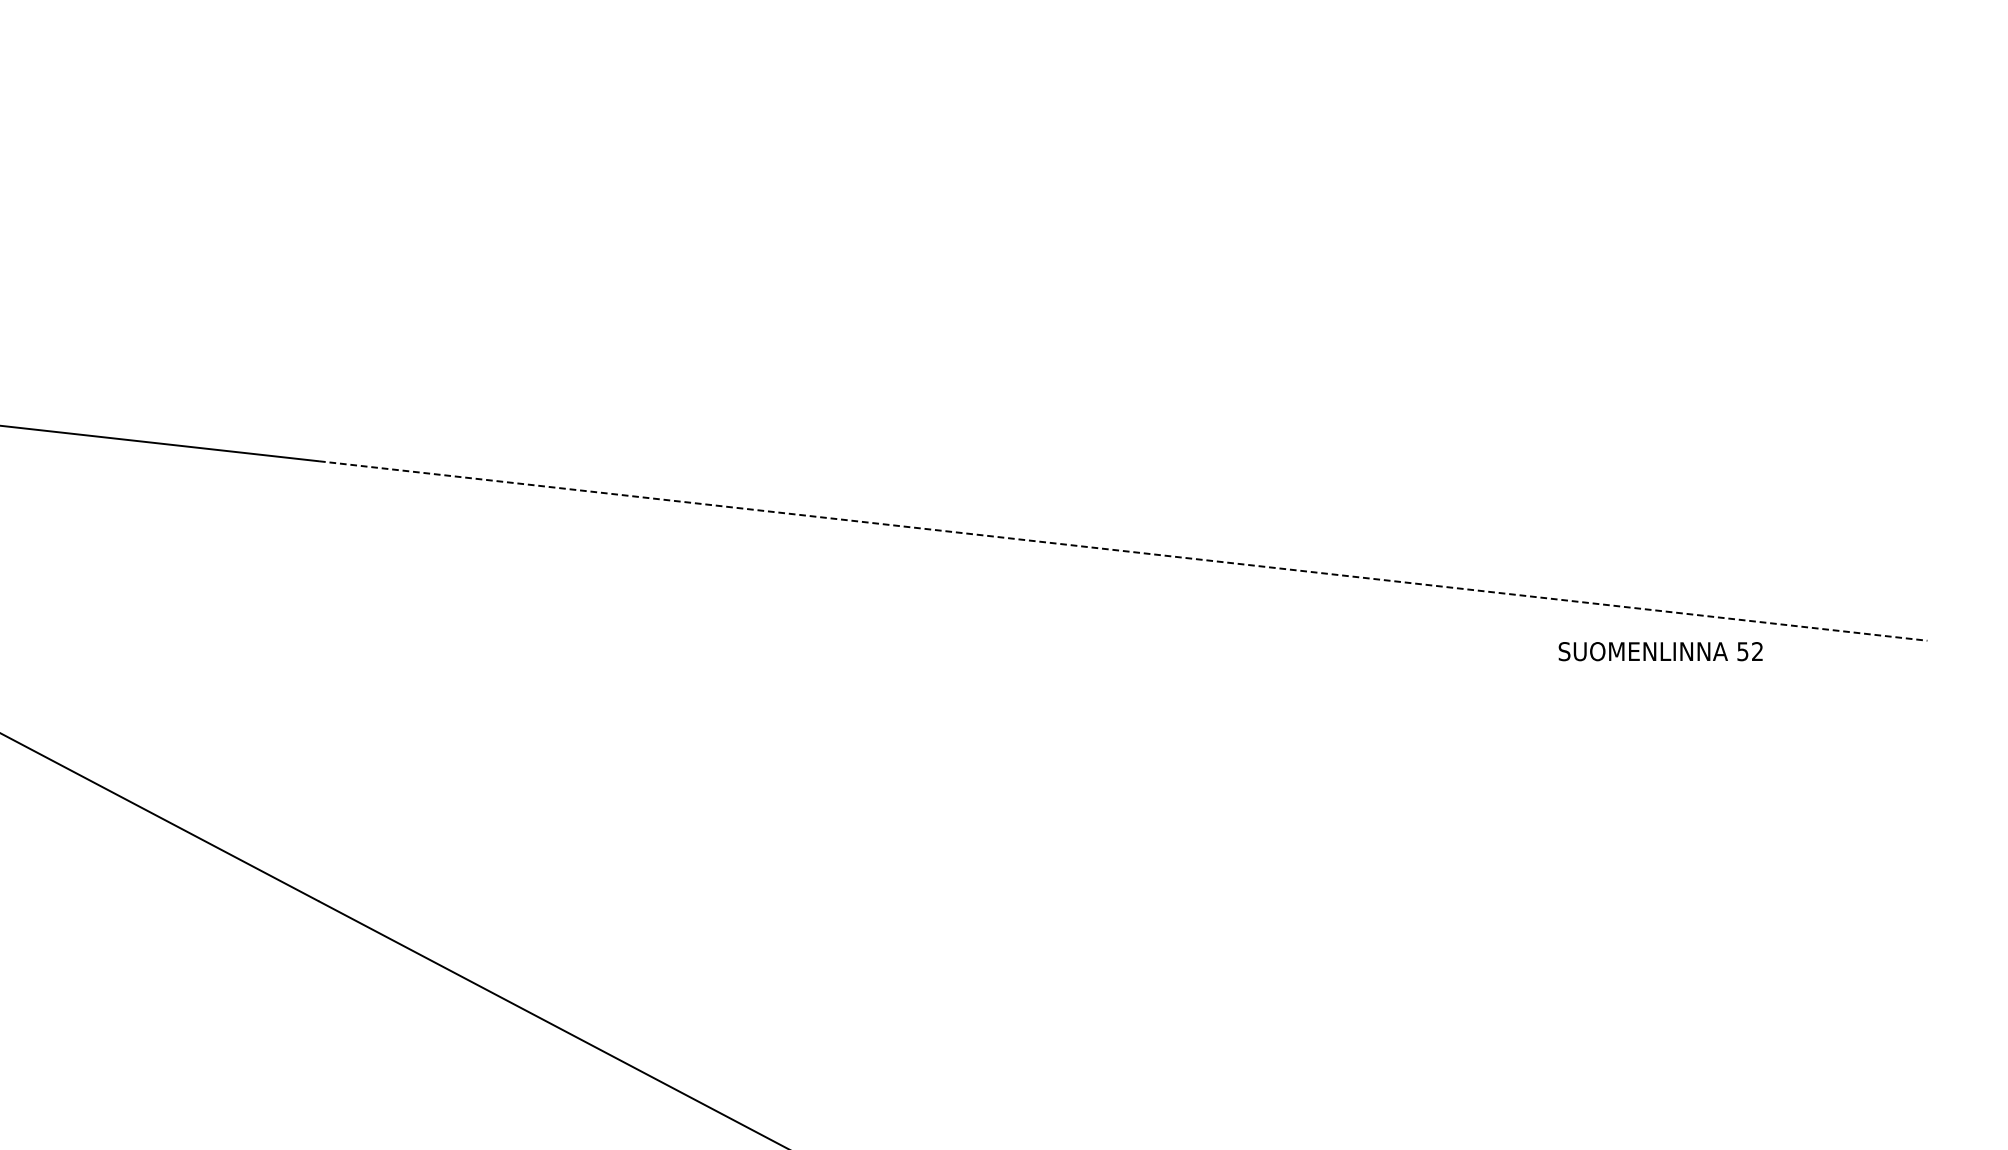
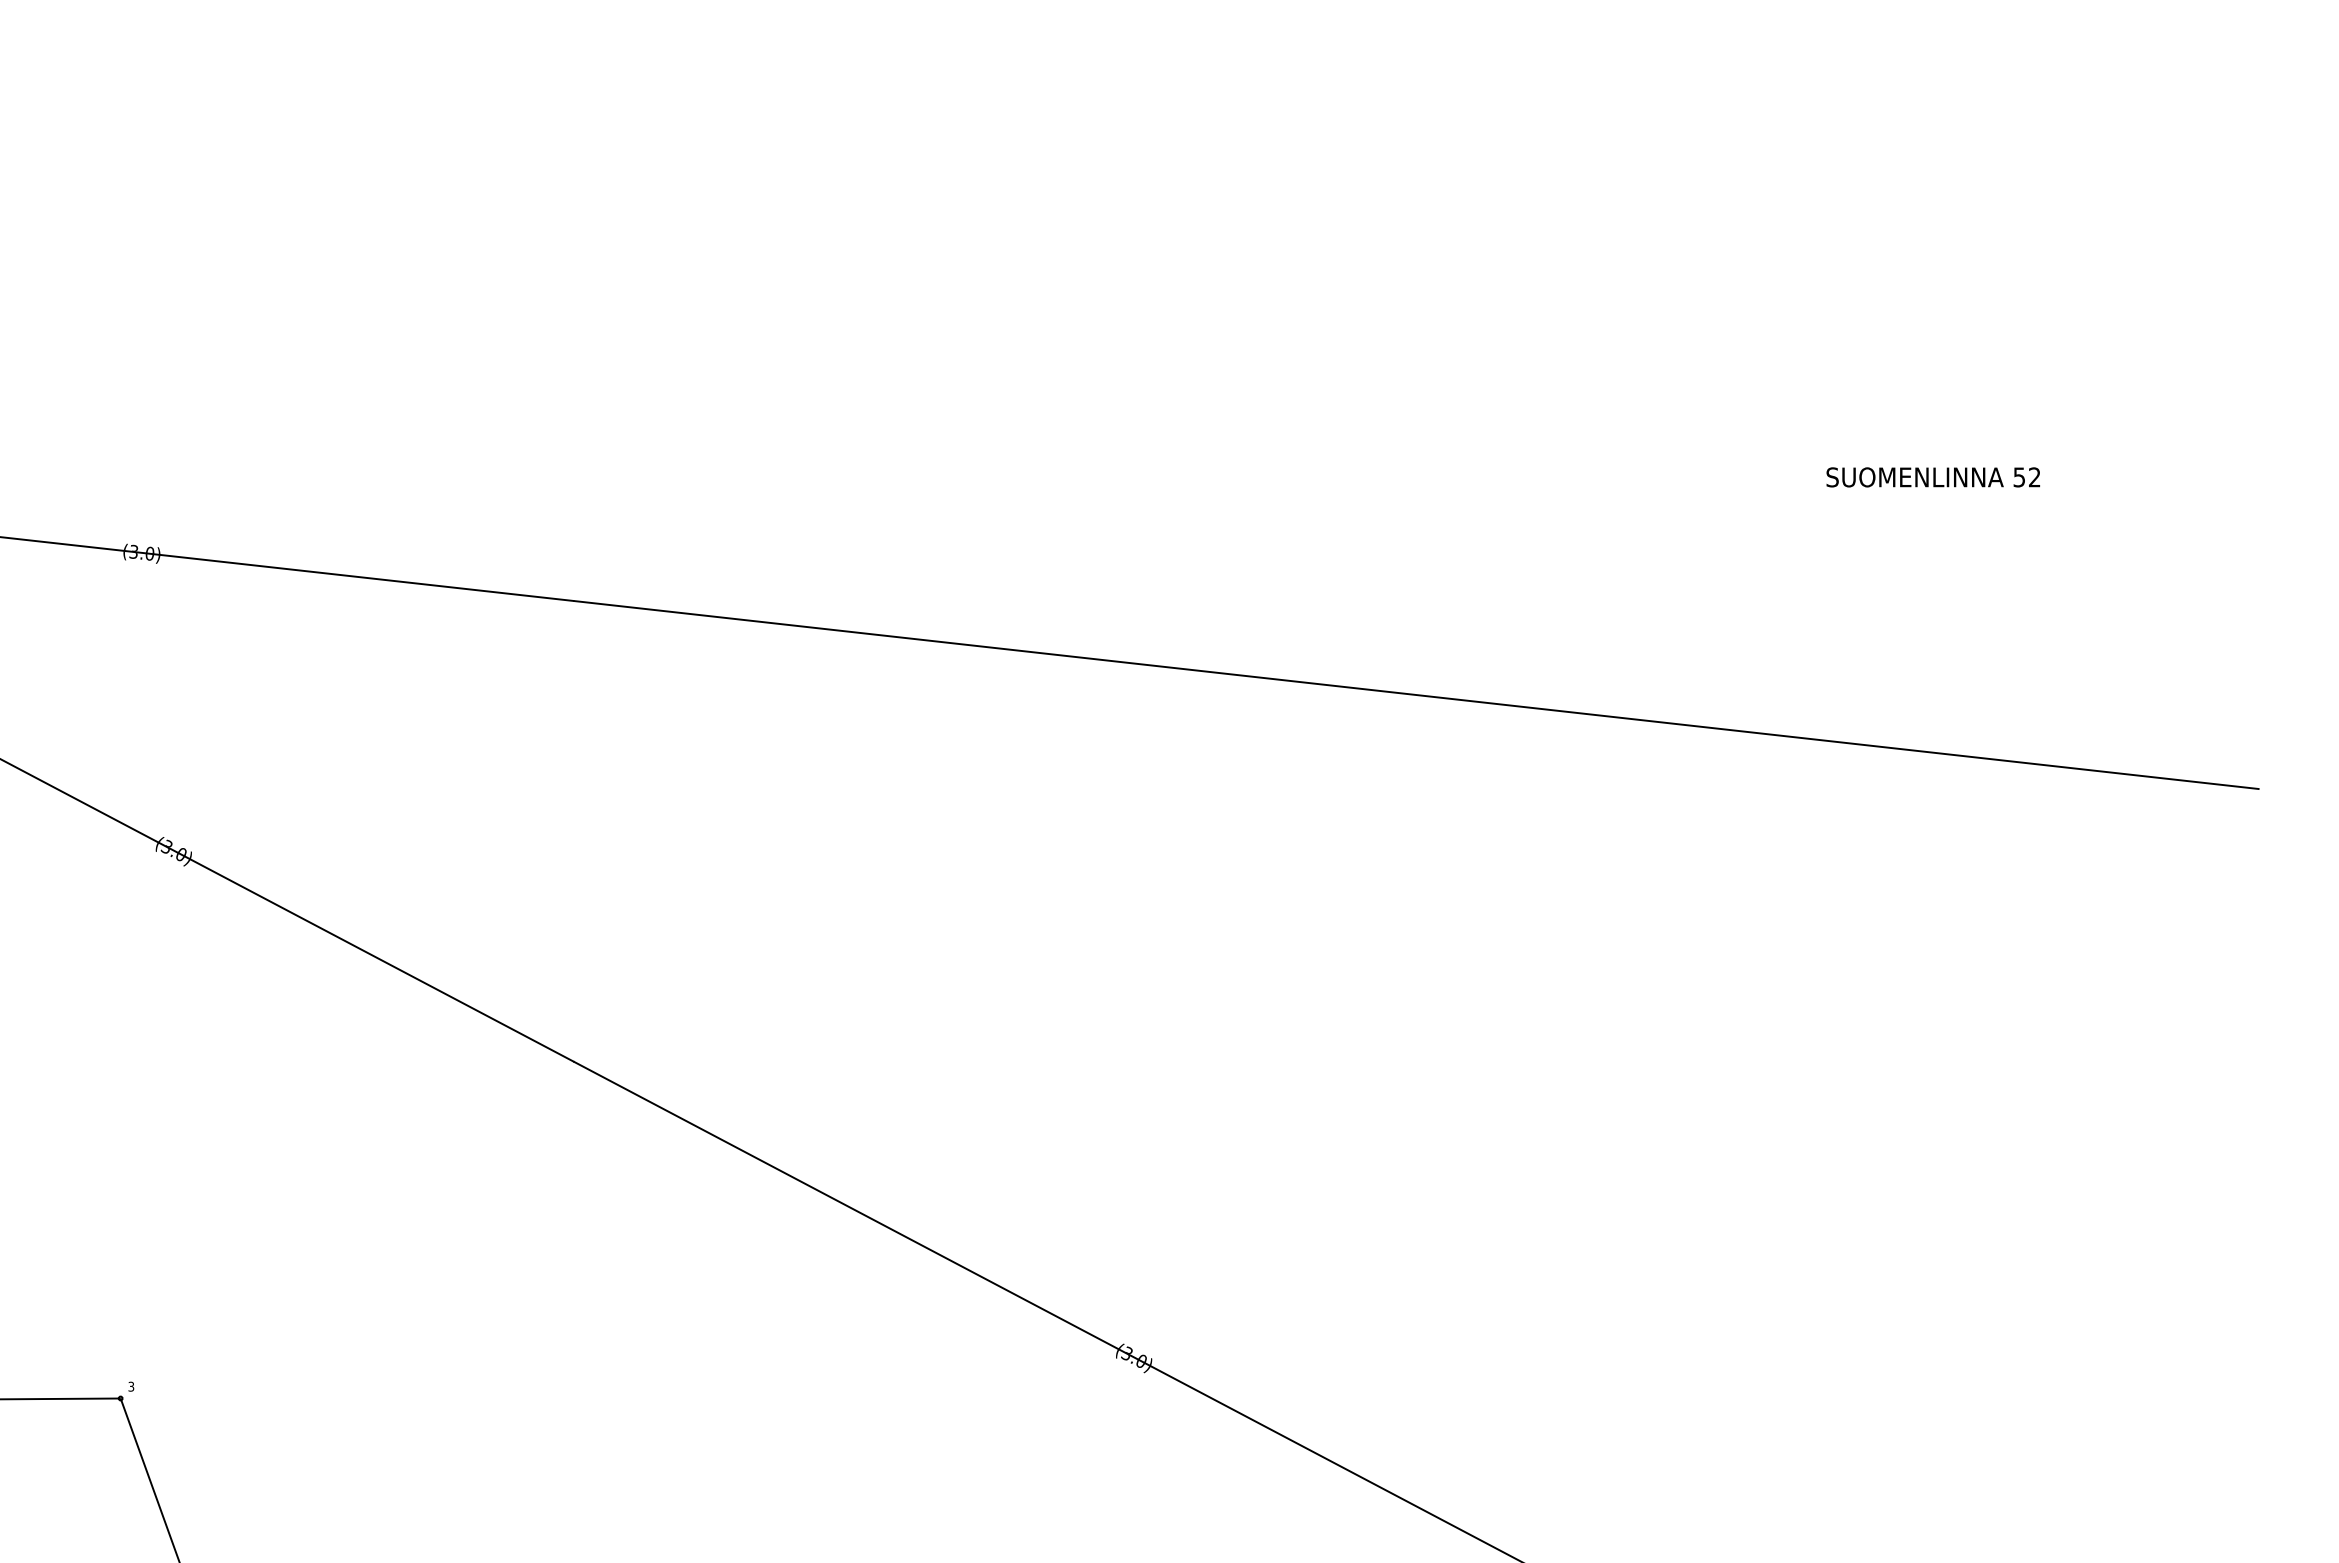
line: (1123, 551) -> (1416, 695), dashed -> solid
text: (1659, 651) -> (1932, 477), moved

